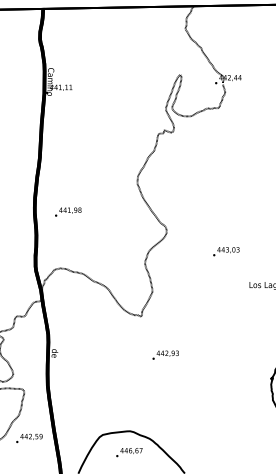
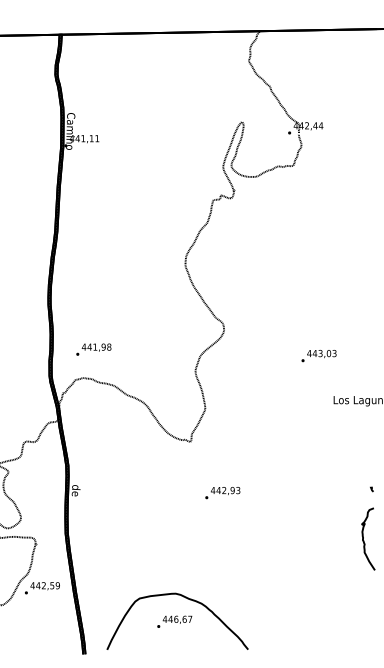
text: (68, 212) -> (93, 349), moved
text: (225, 252) -> (318, 356), moved
text: (29, 438) -> (42, 588), moved

